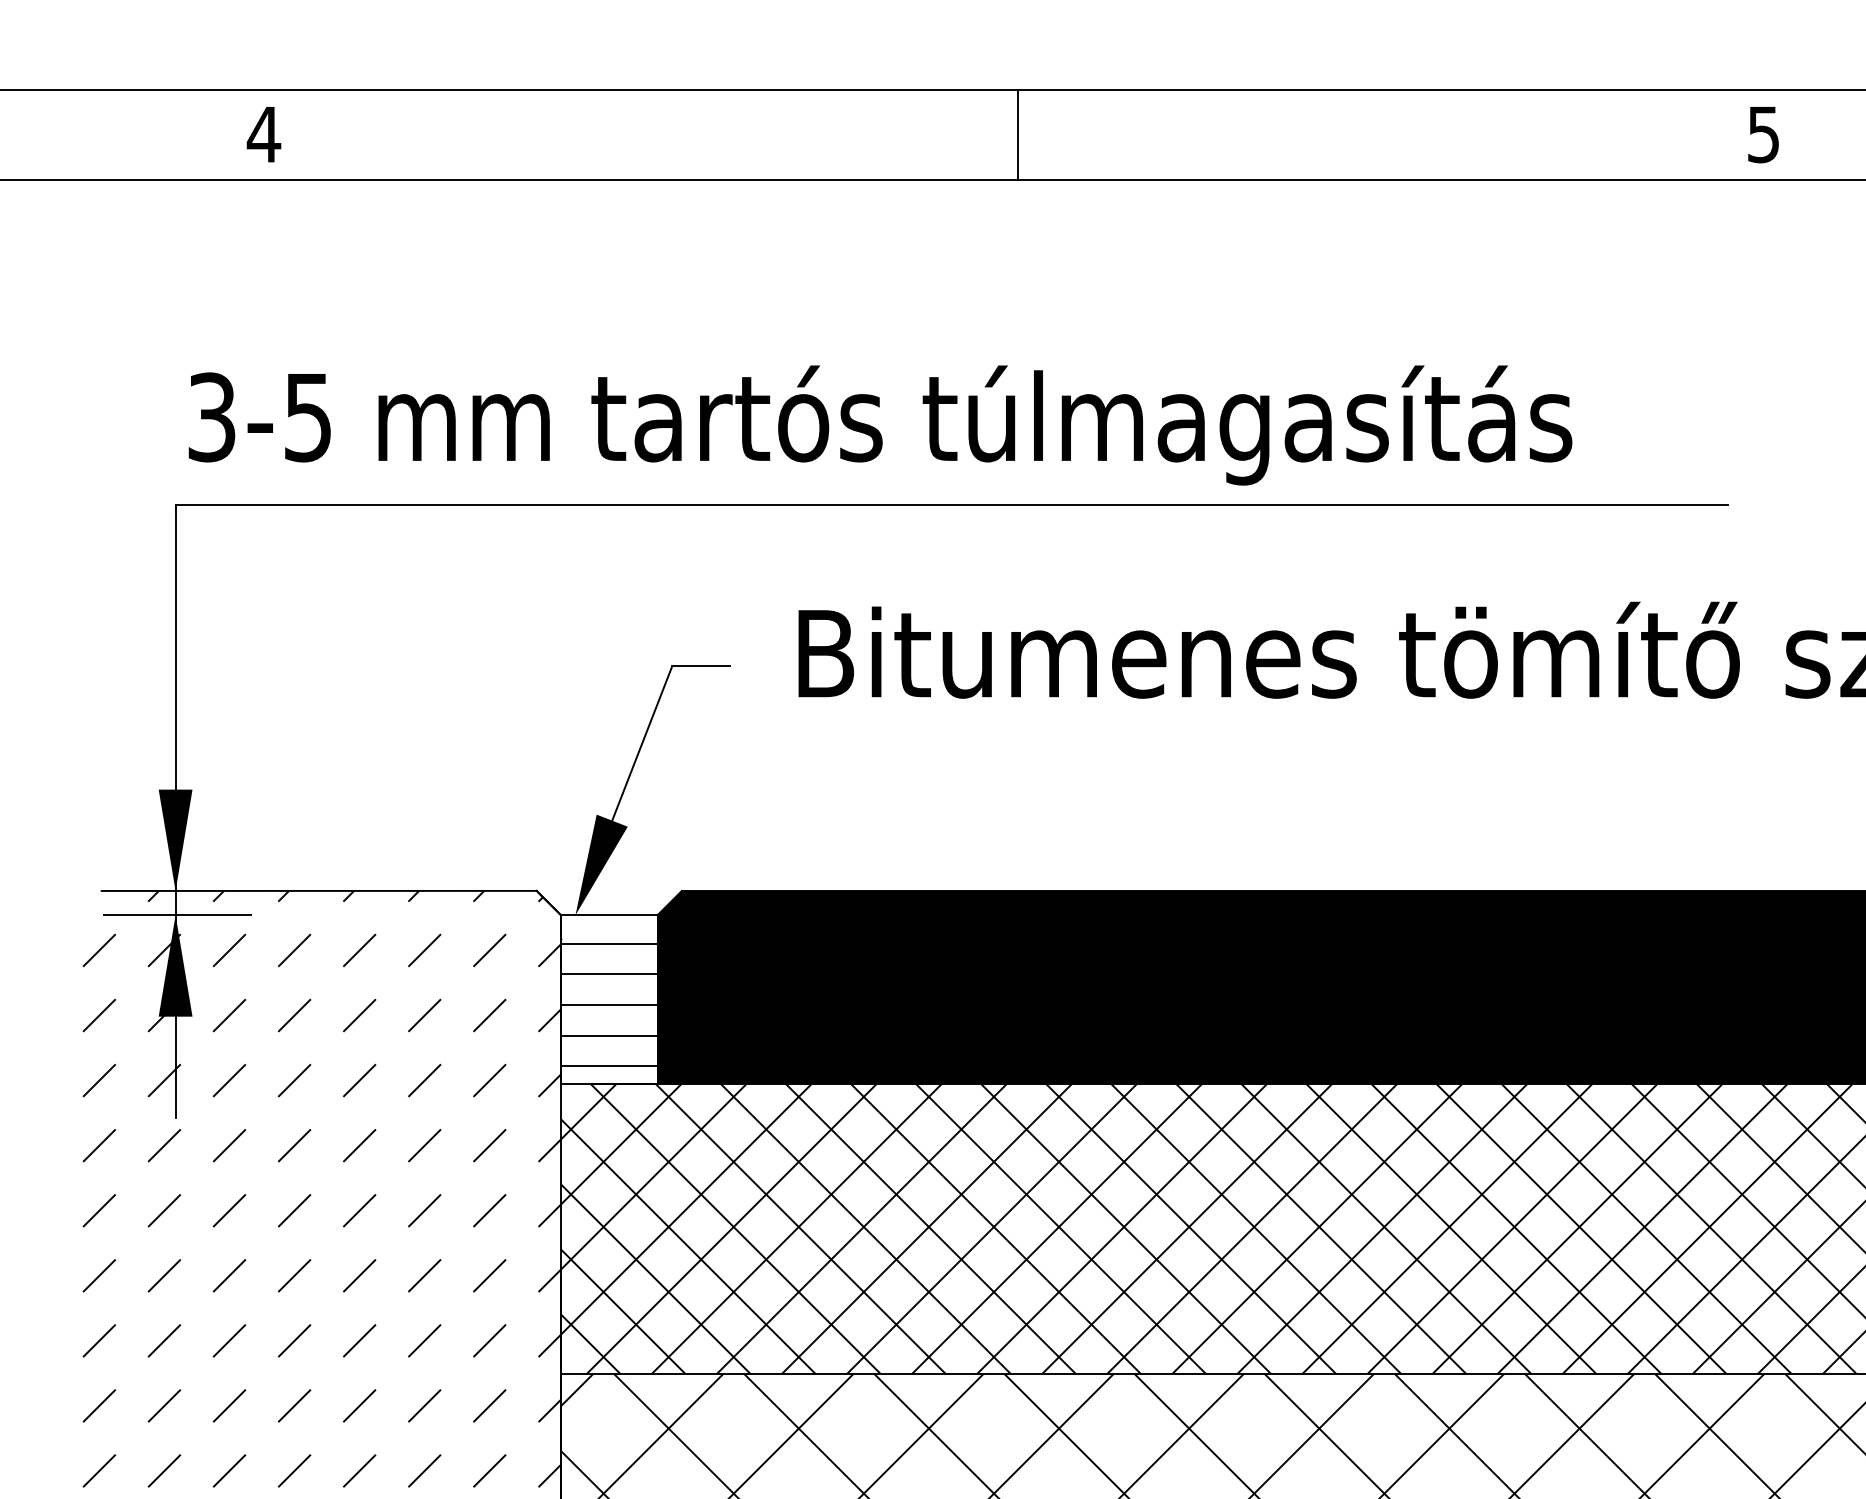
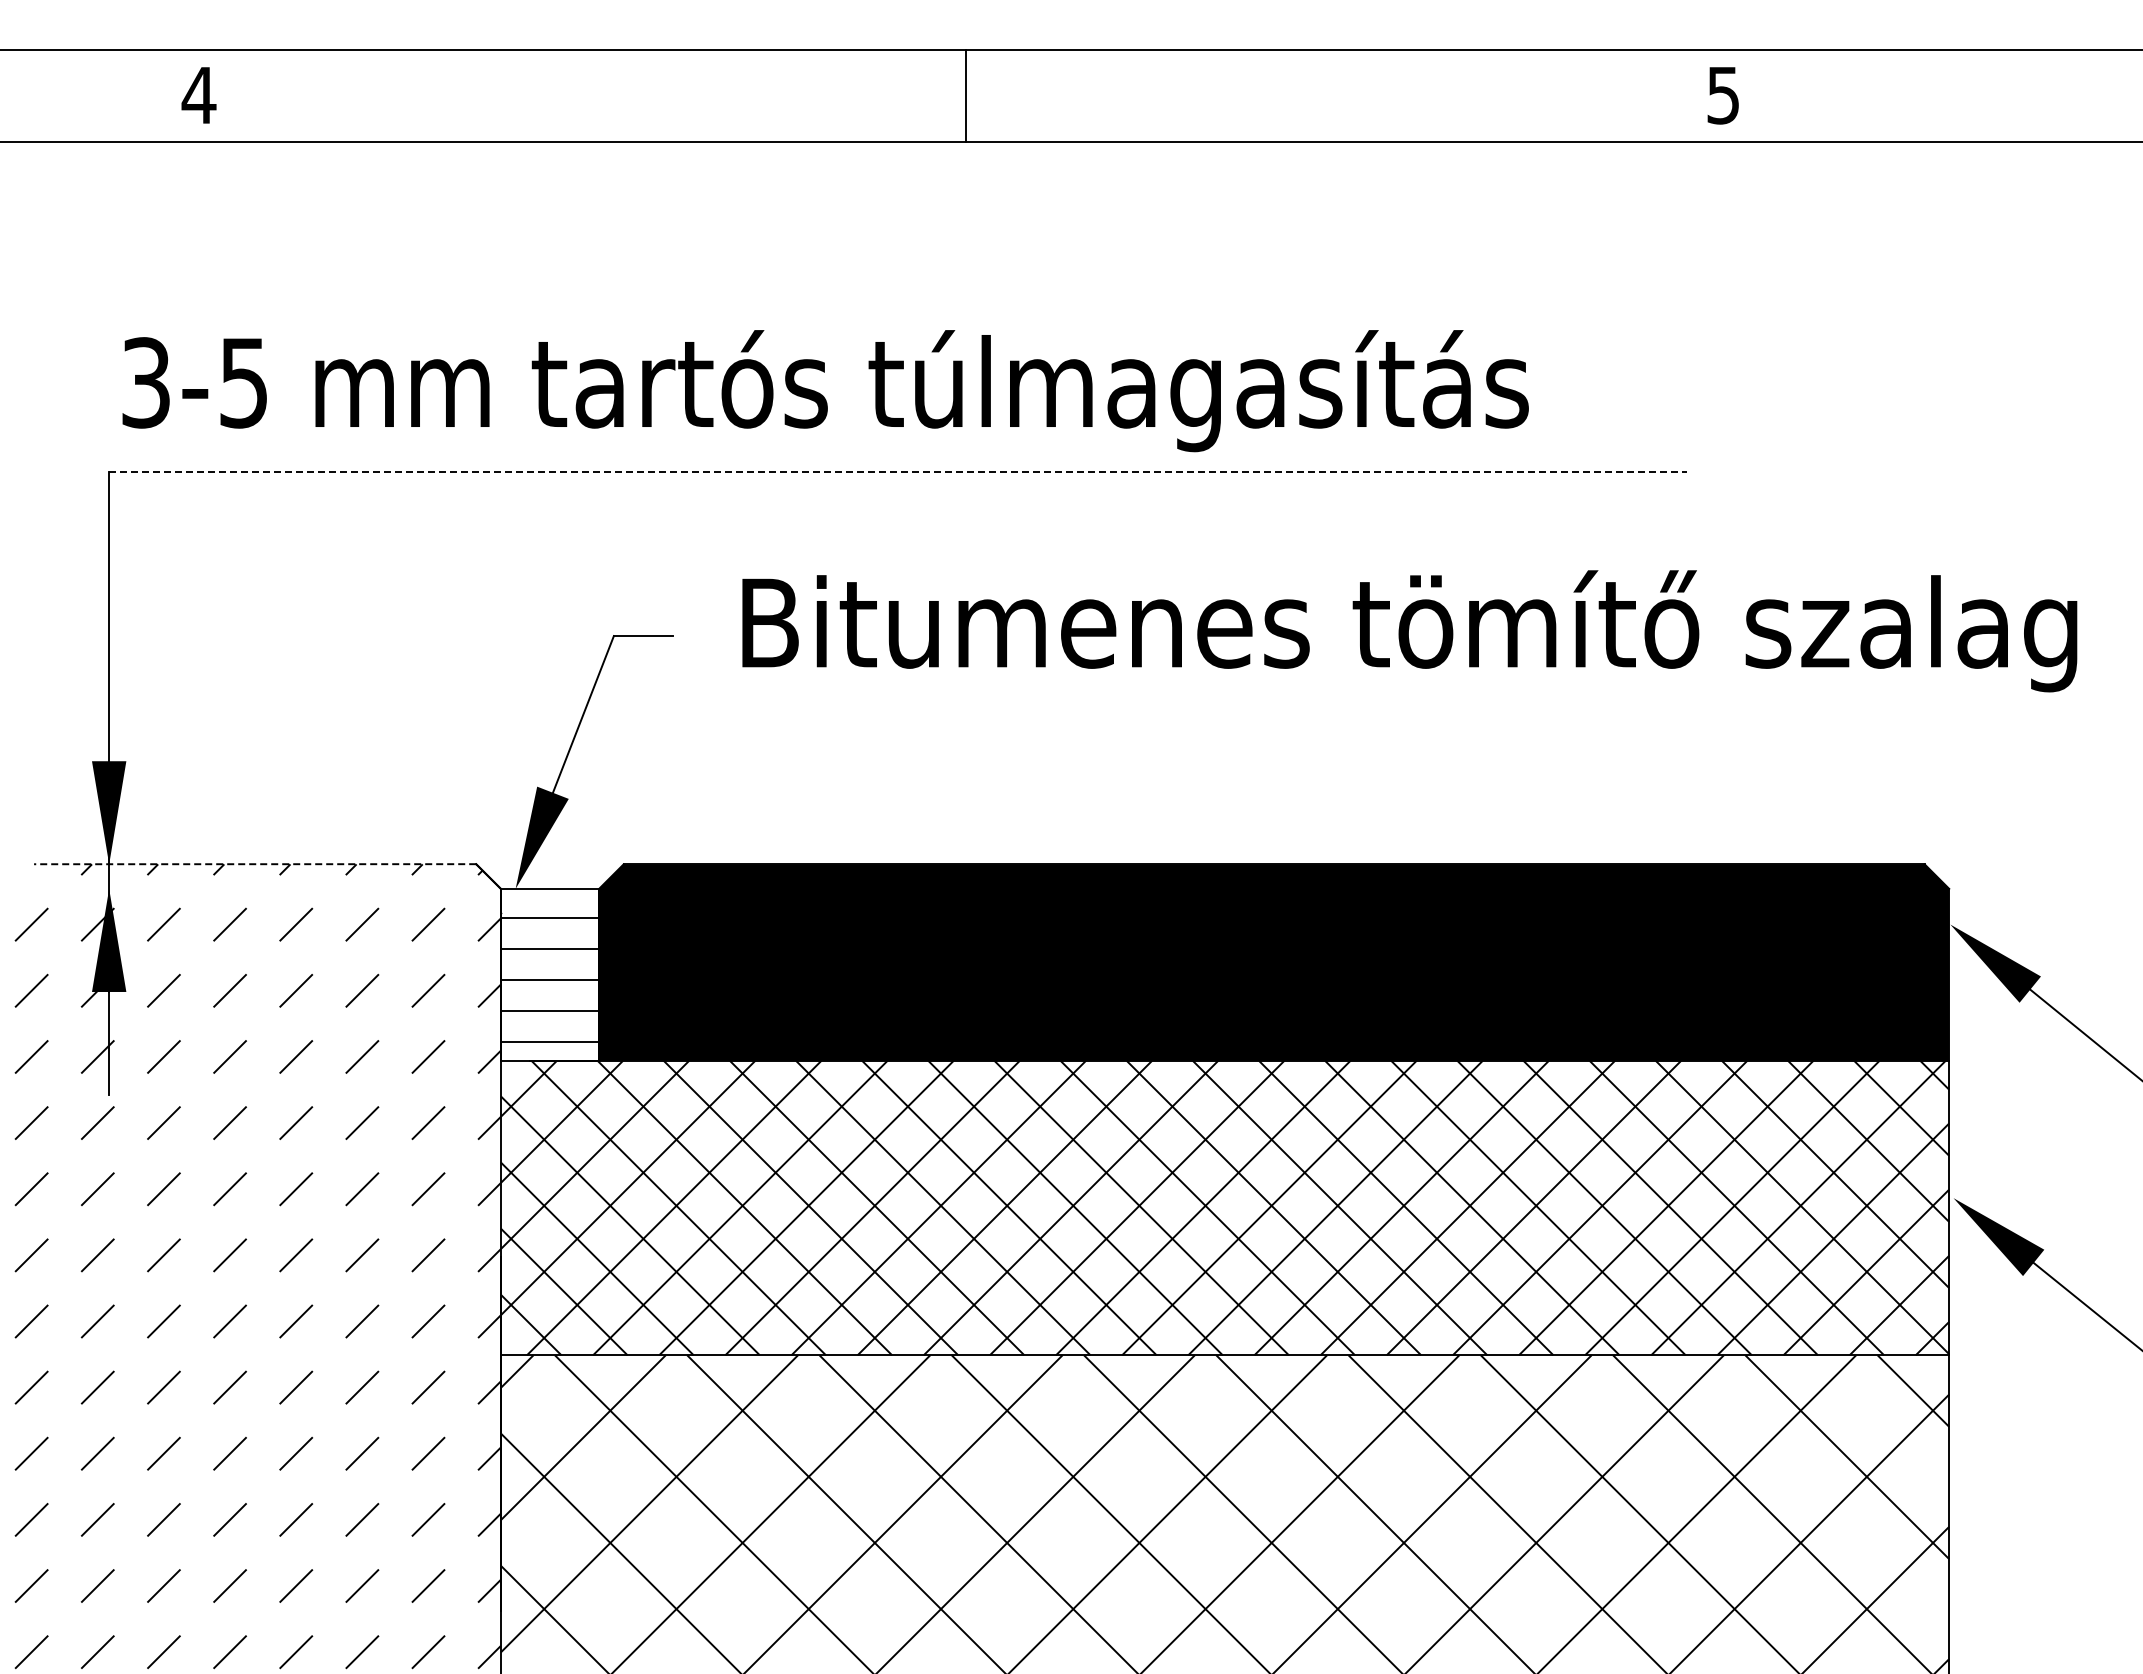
line: (952, 504) -> (898, 471), solid -> dashed
line: (318, 891) -> (254, 864), solid -> dashed
line: (176, 914) -> (110, 888), removed

